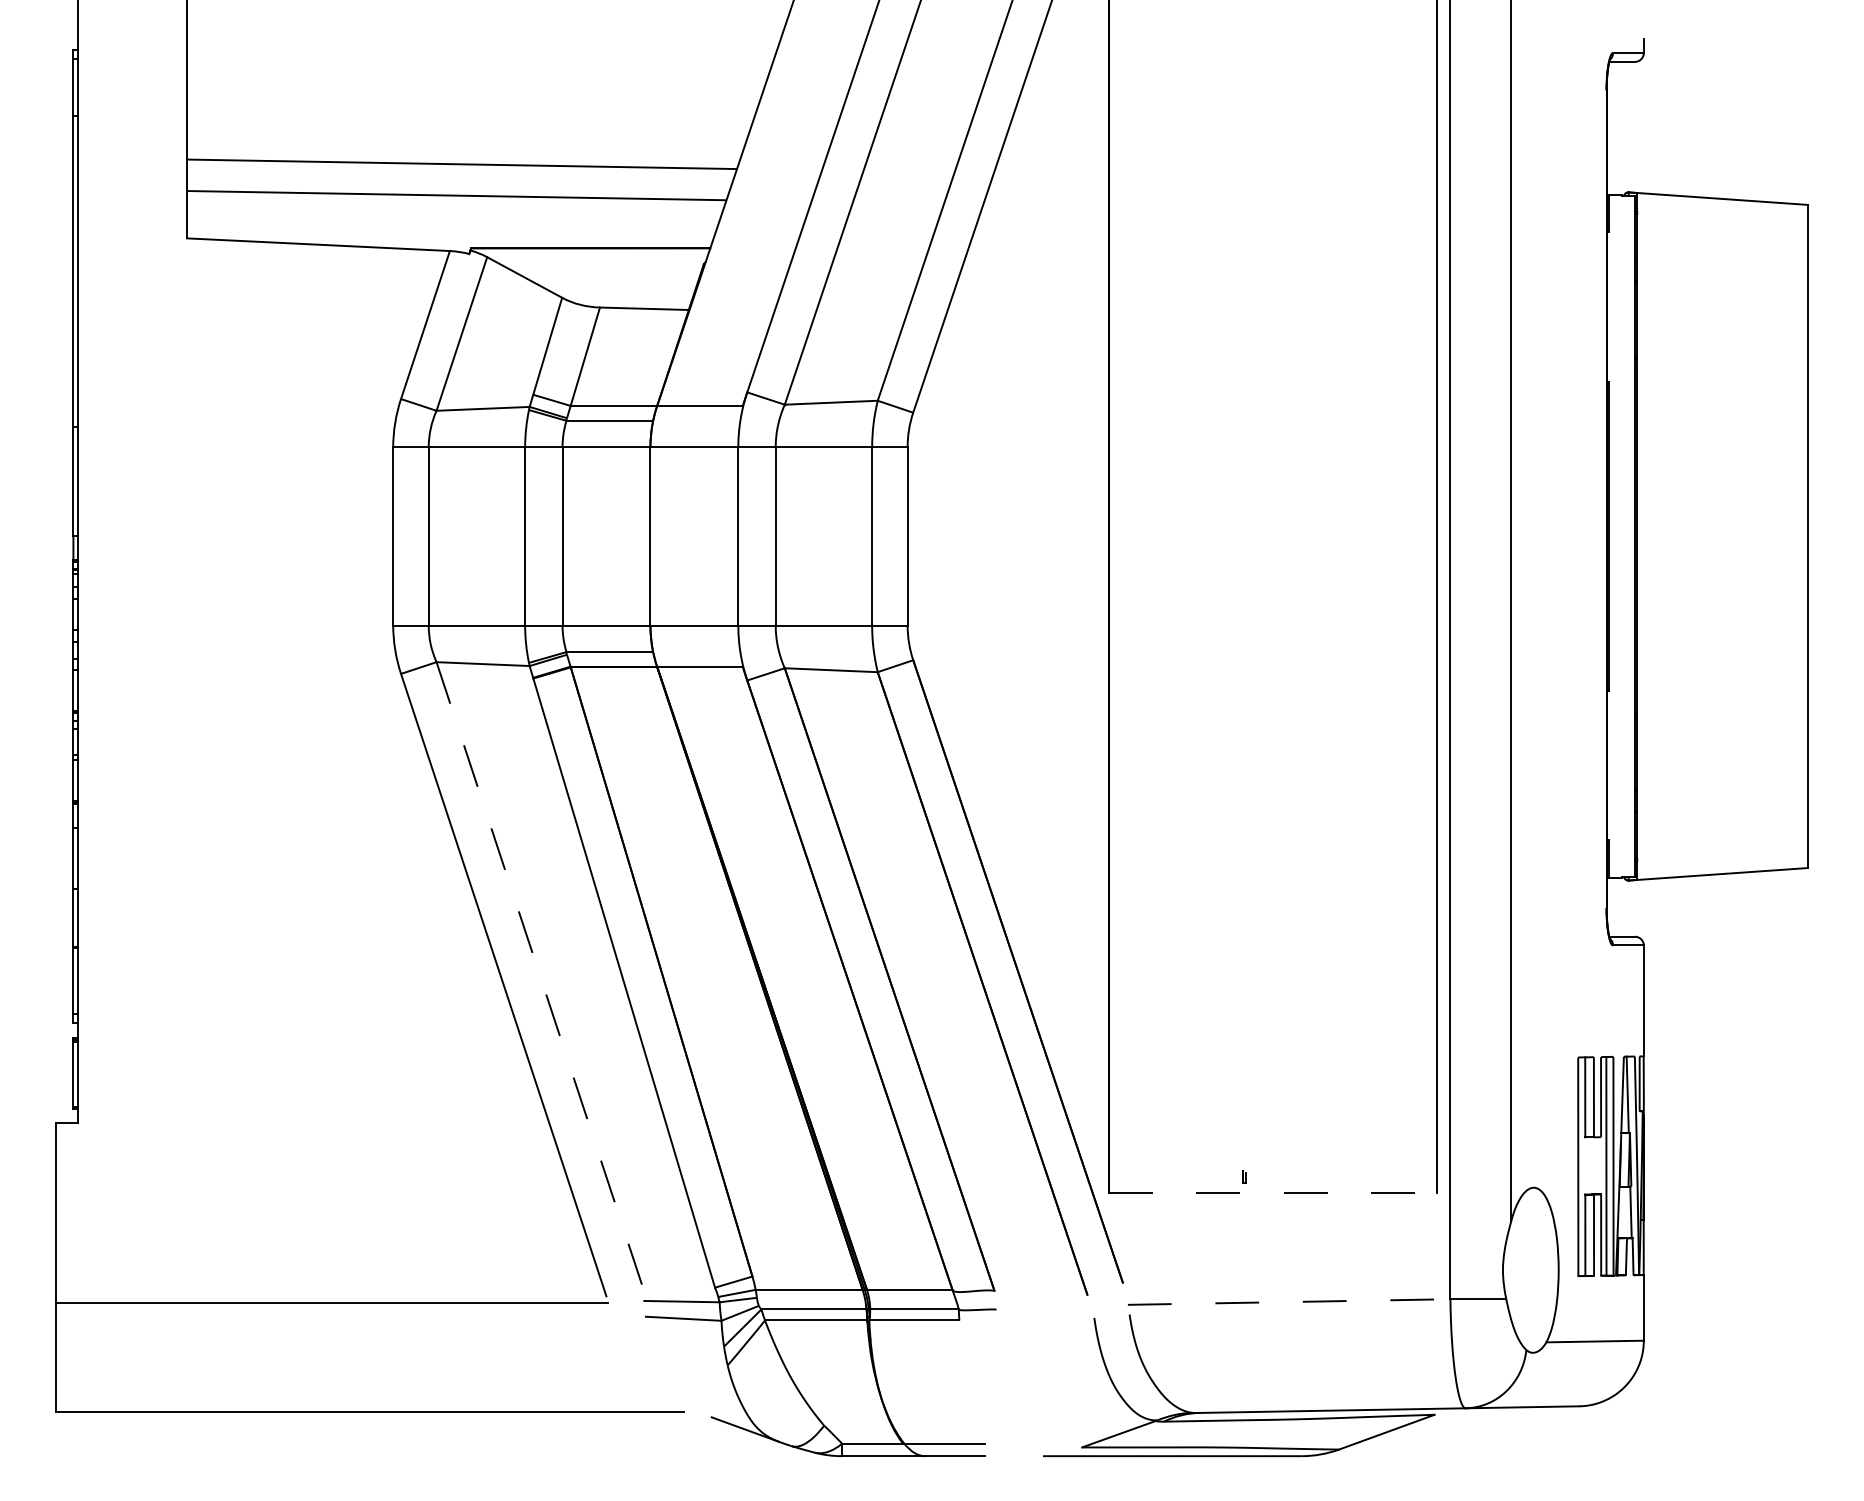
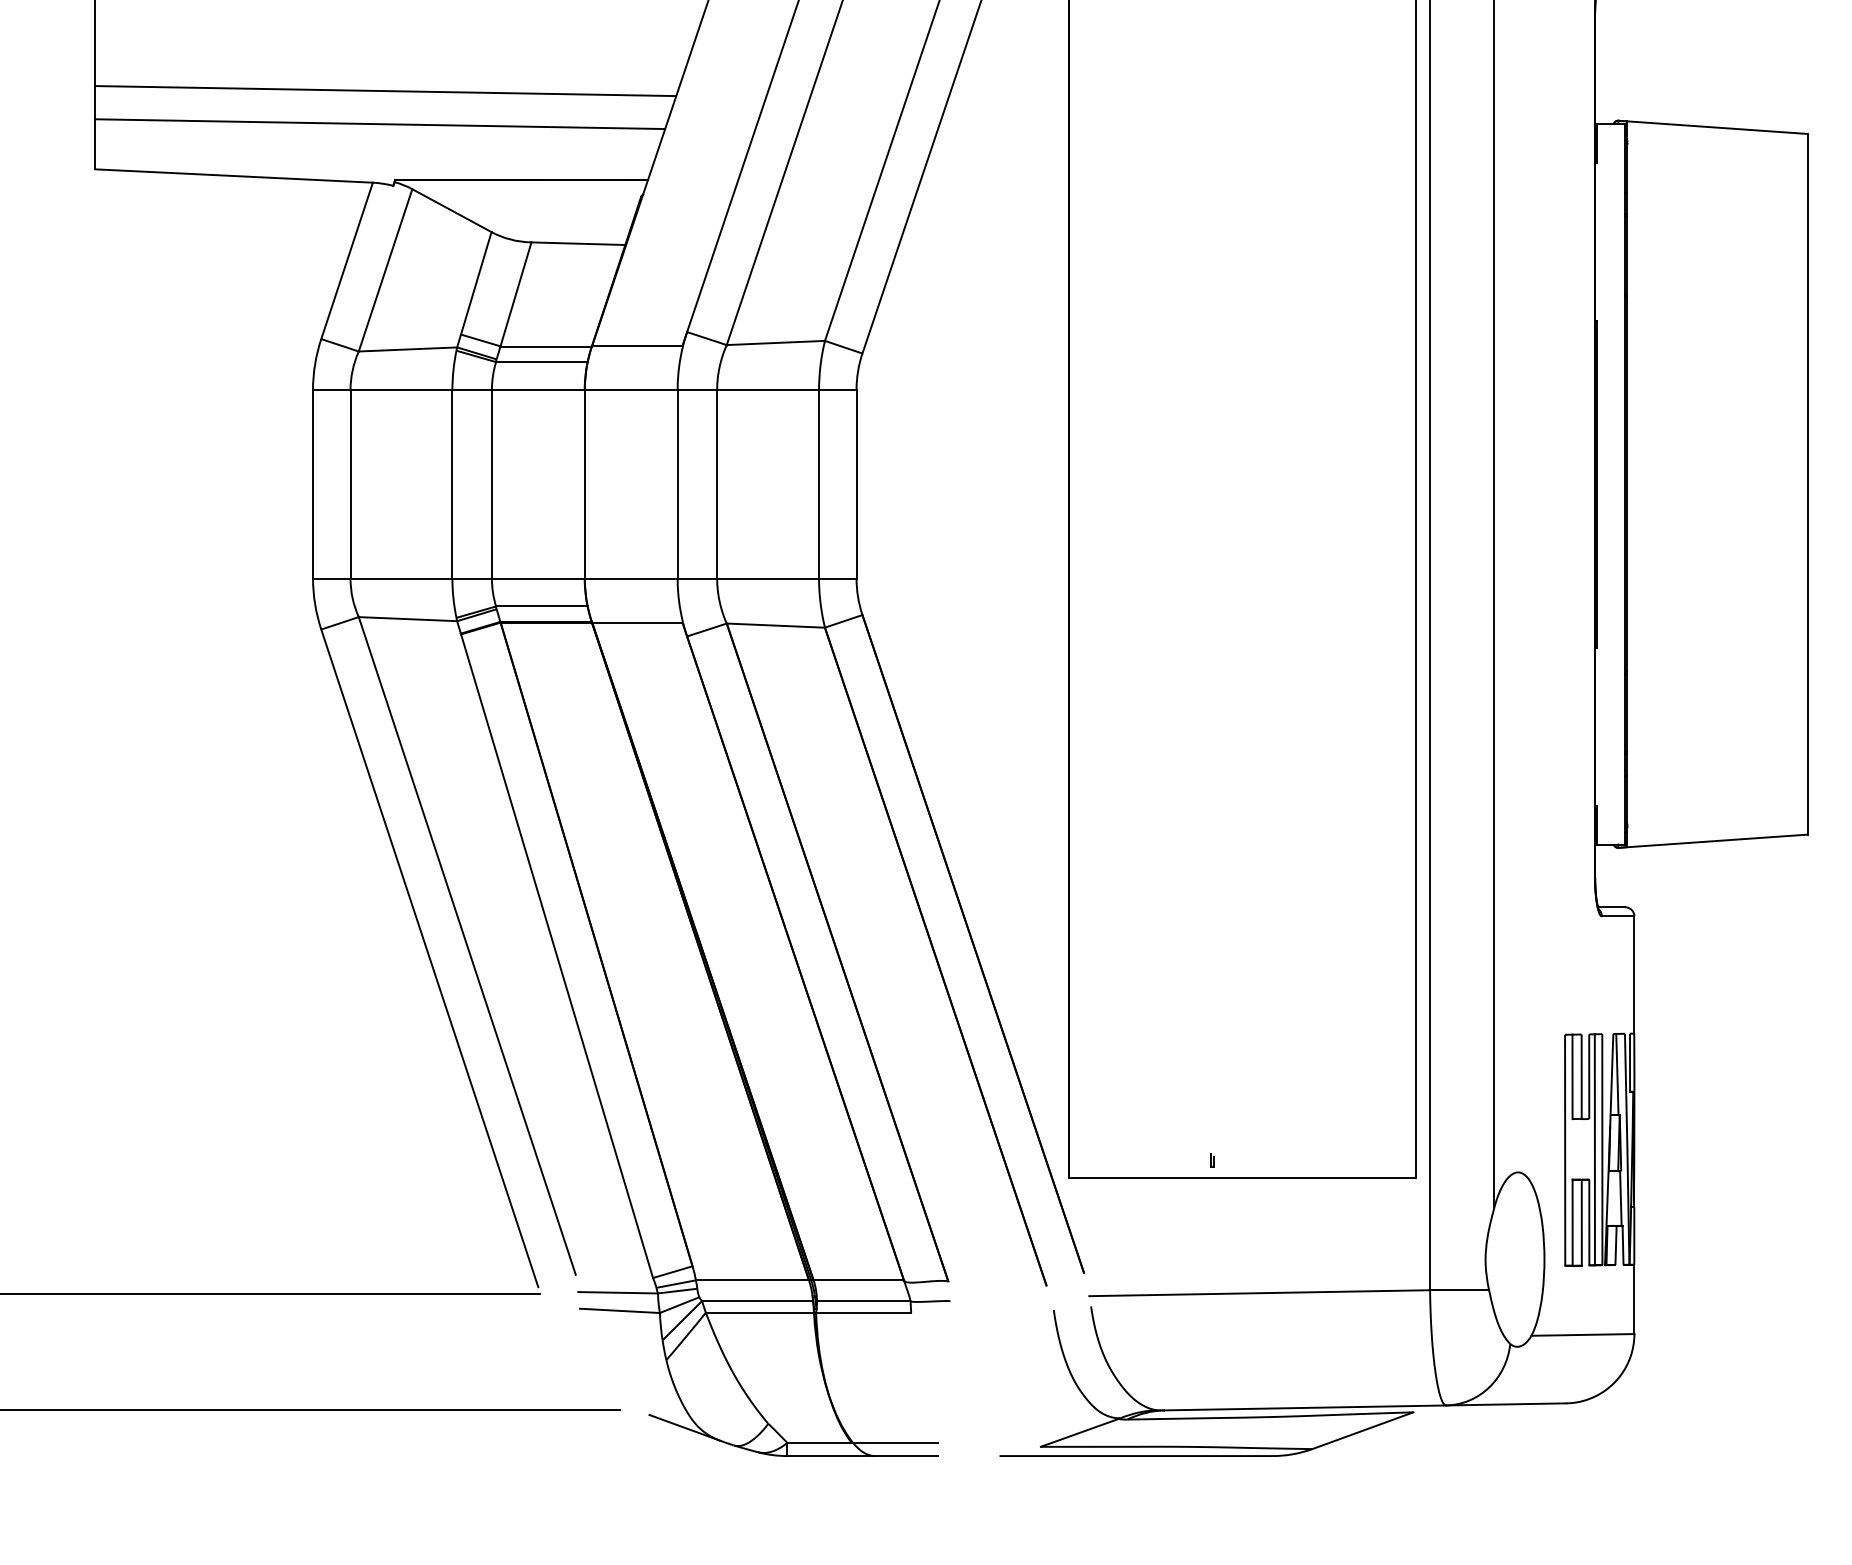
line: (539, 973) -> (467, 946), dashed -> solid
line: (1273, 1192) -> (1243, 1177), dashed -> solid
line: (1289, 1302) -> (1260, 1293), dashed -> solid

